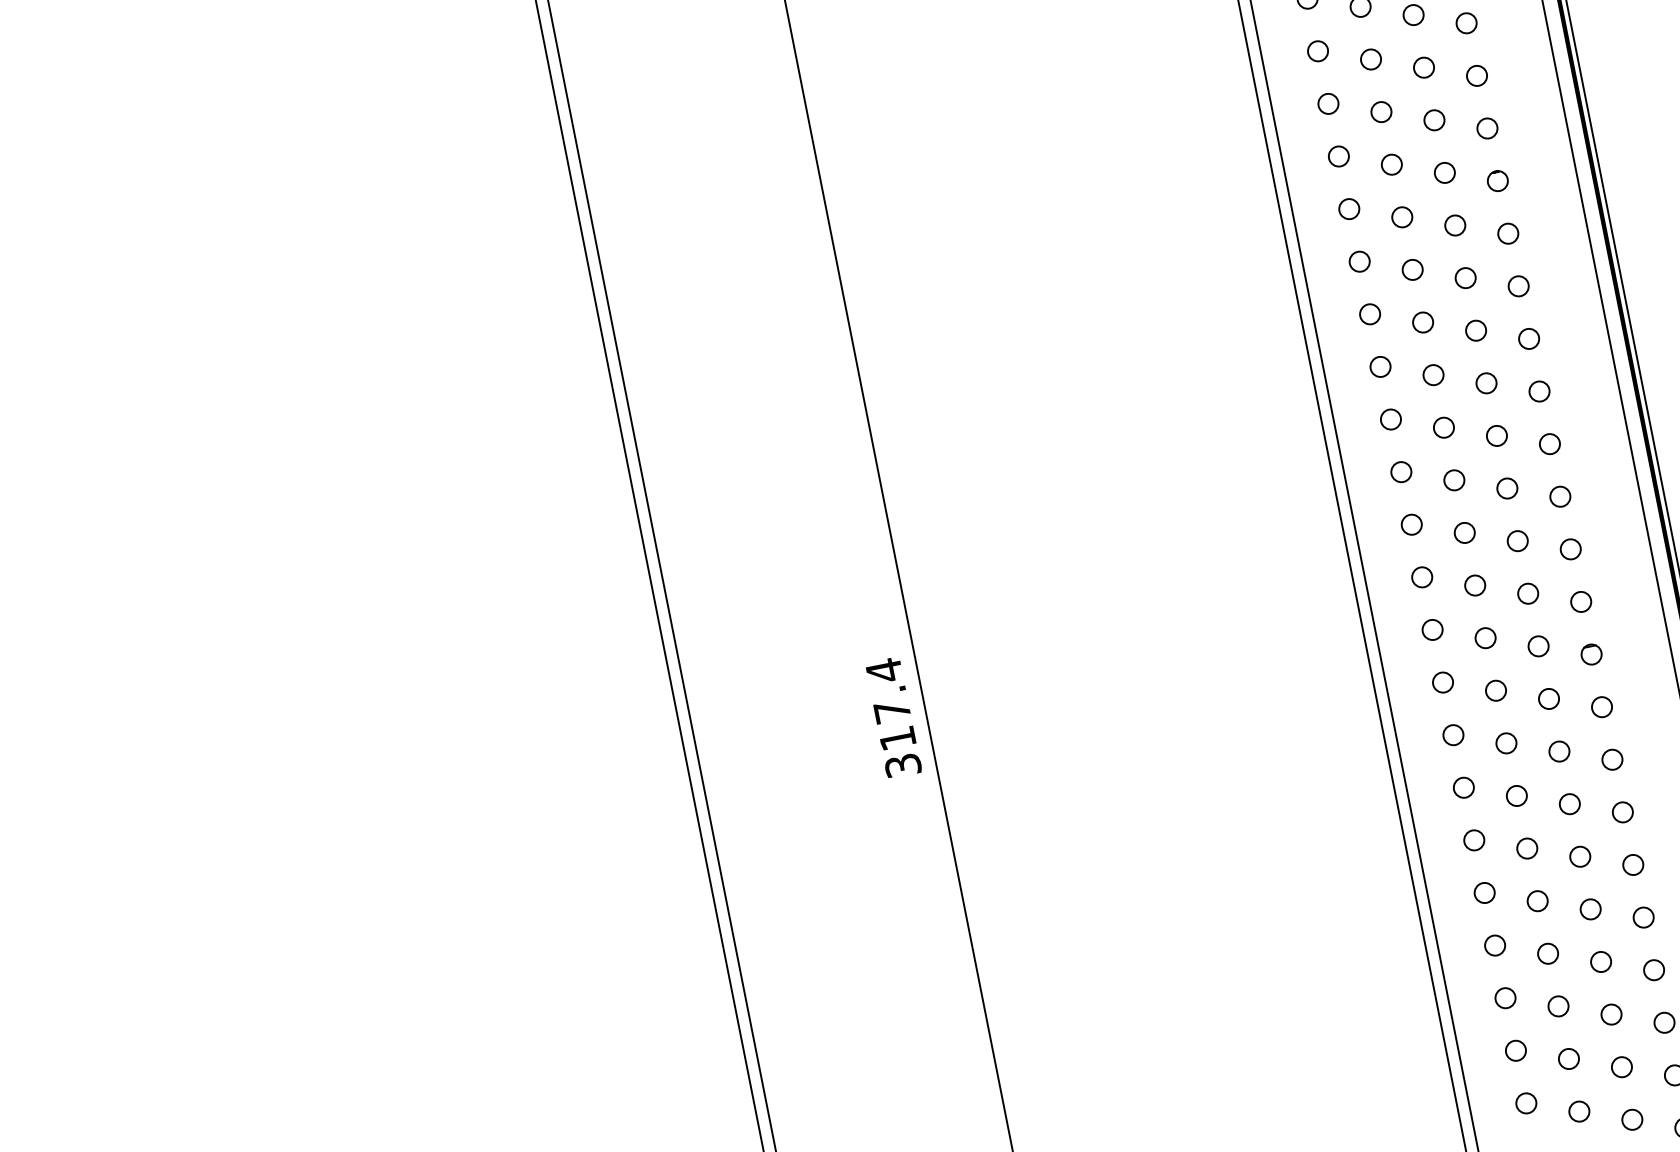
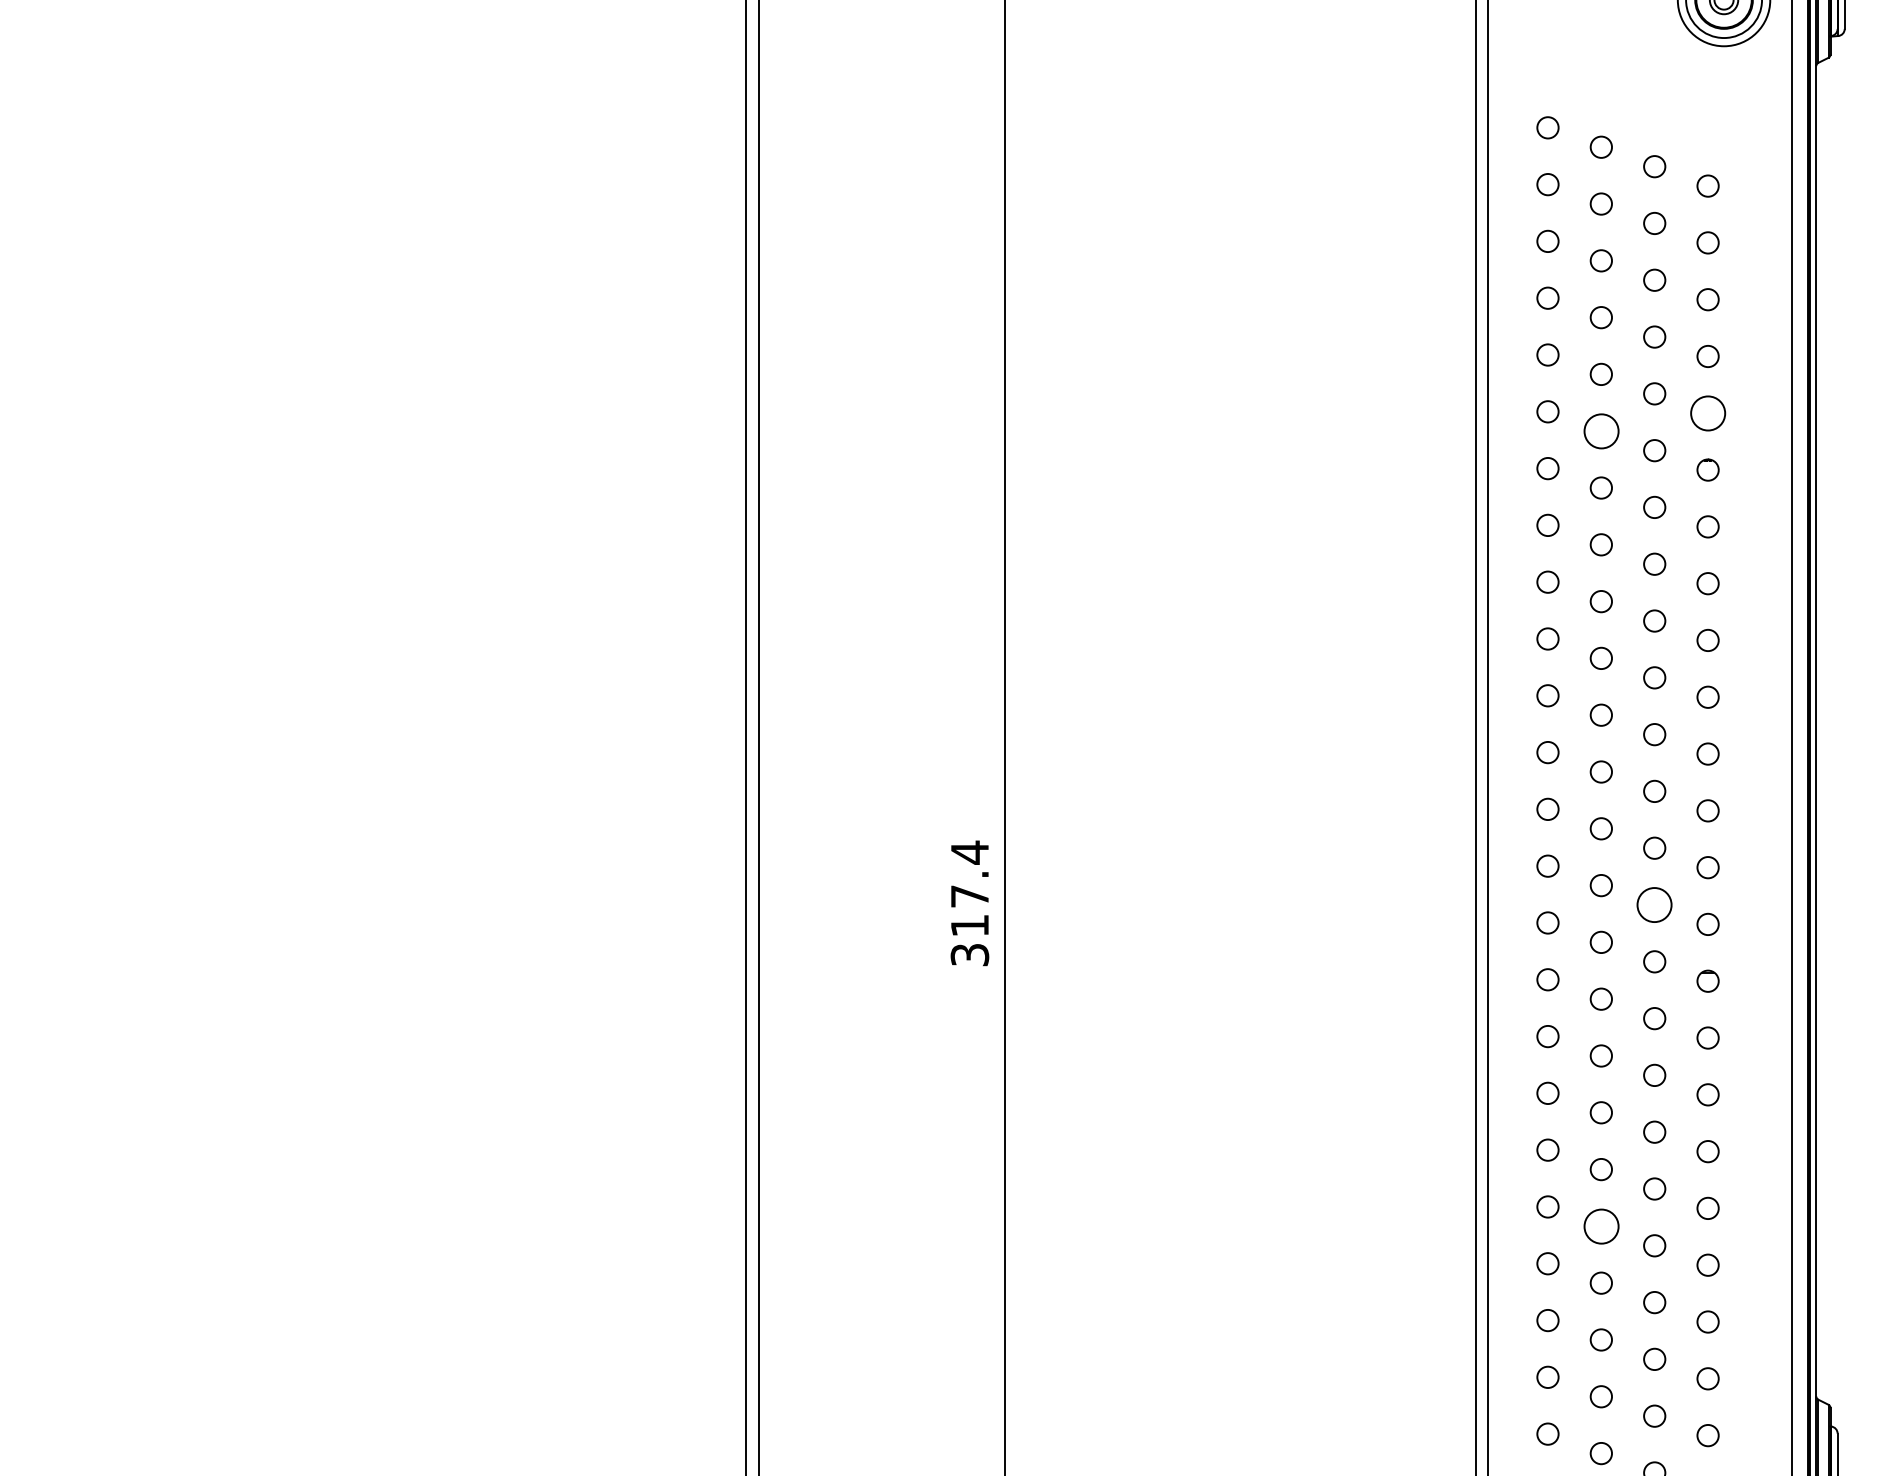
circle: (1486, 127) -> (1707, 412), size x1.6
circle: (1390, 164) -> (1600, 430), size x1.6
circle: (1527, 593) -> (1654, 904), size x1.6
circle: (1536, 900) -> (1600, 1225), size x1.6

